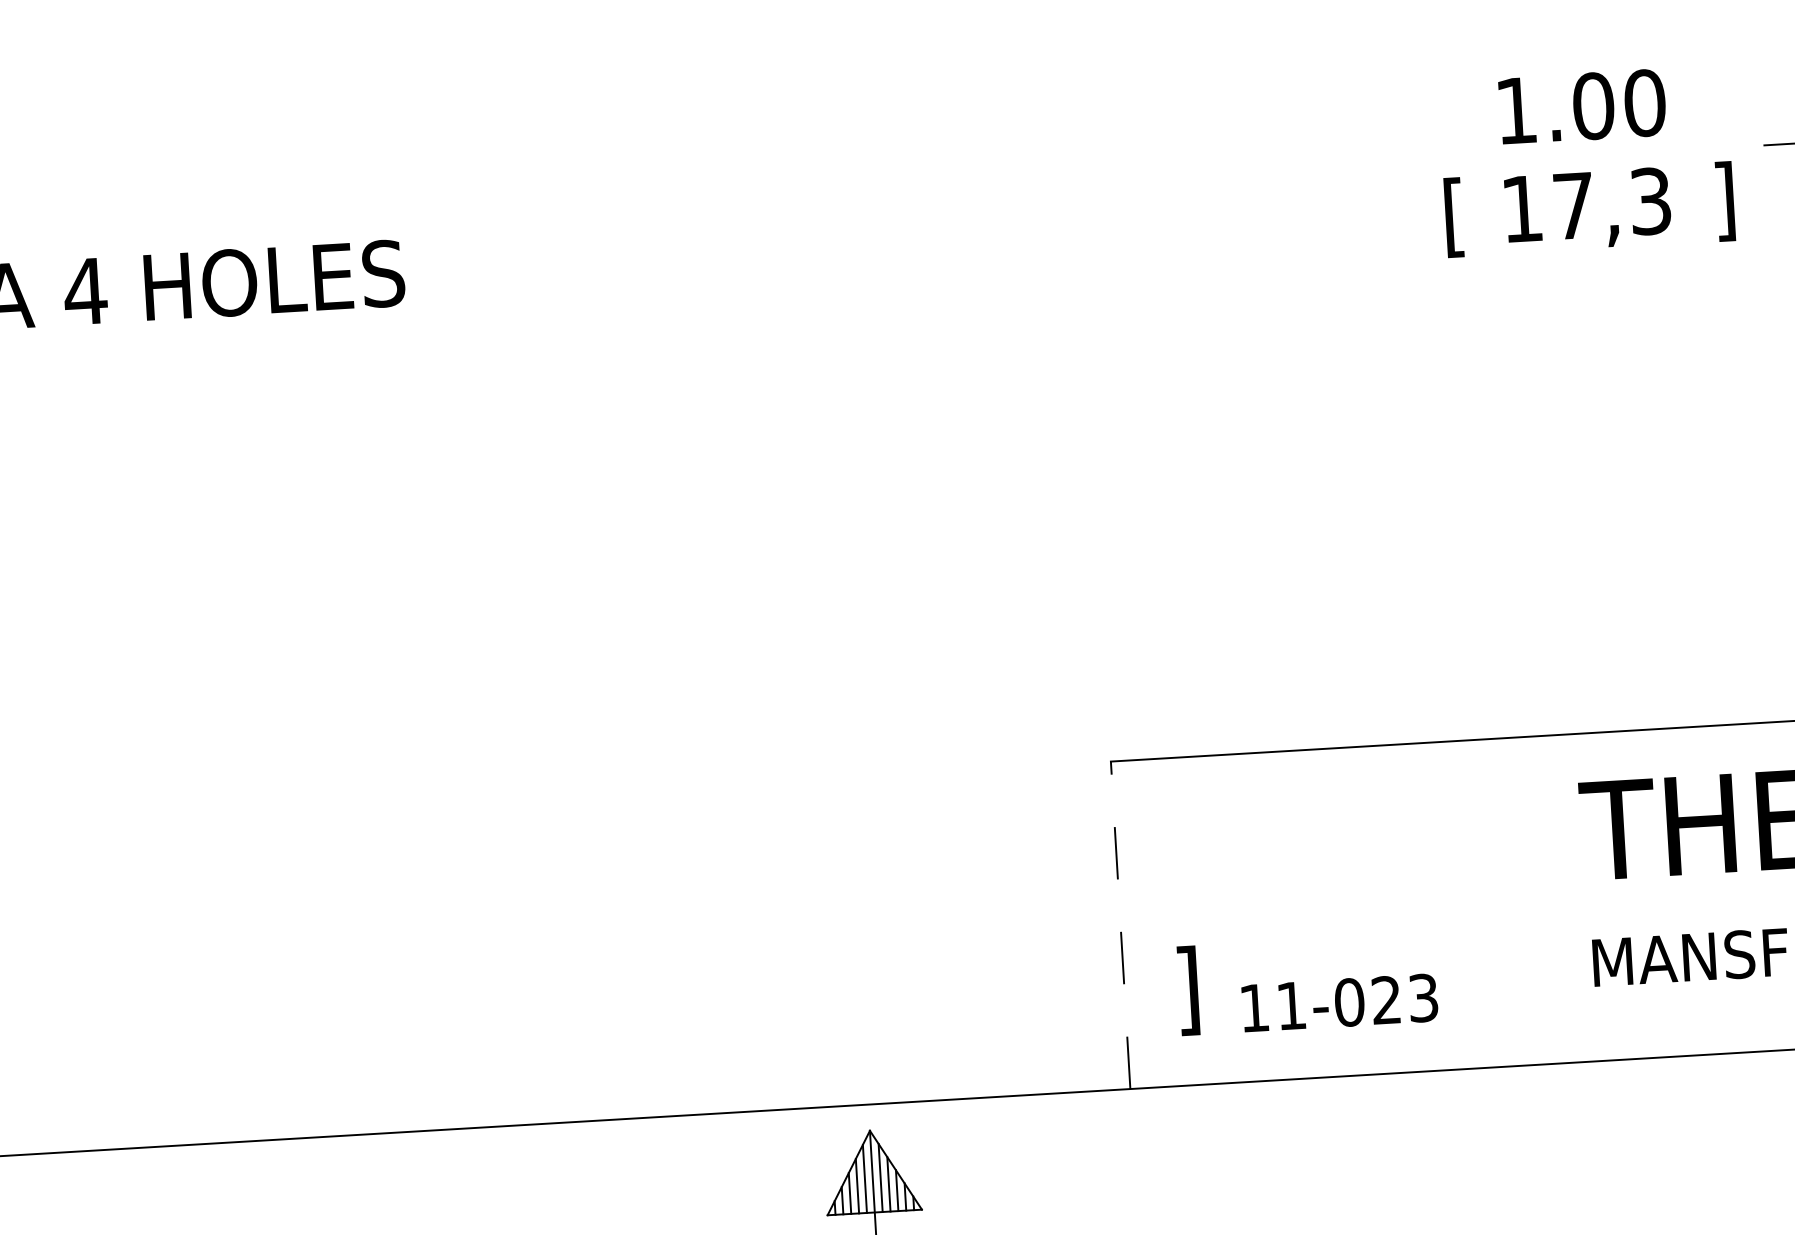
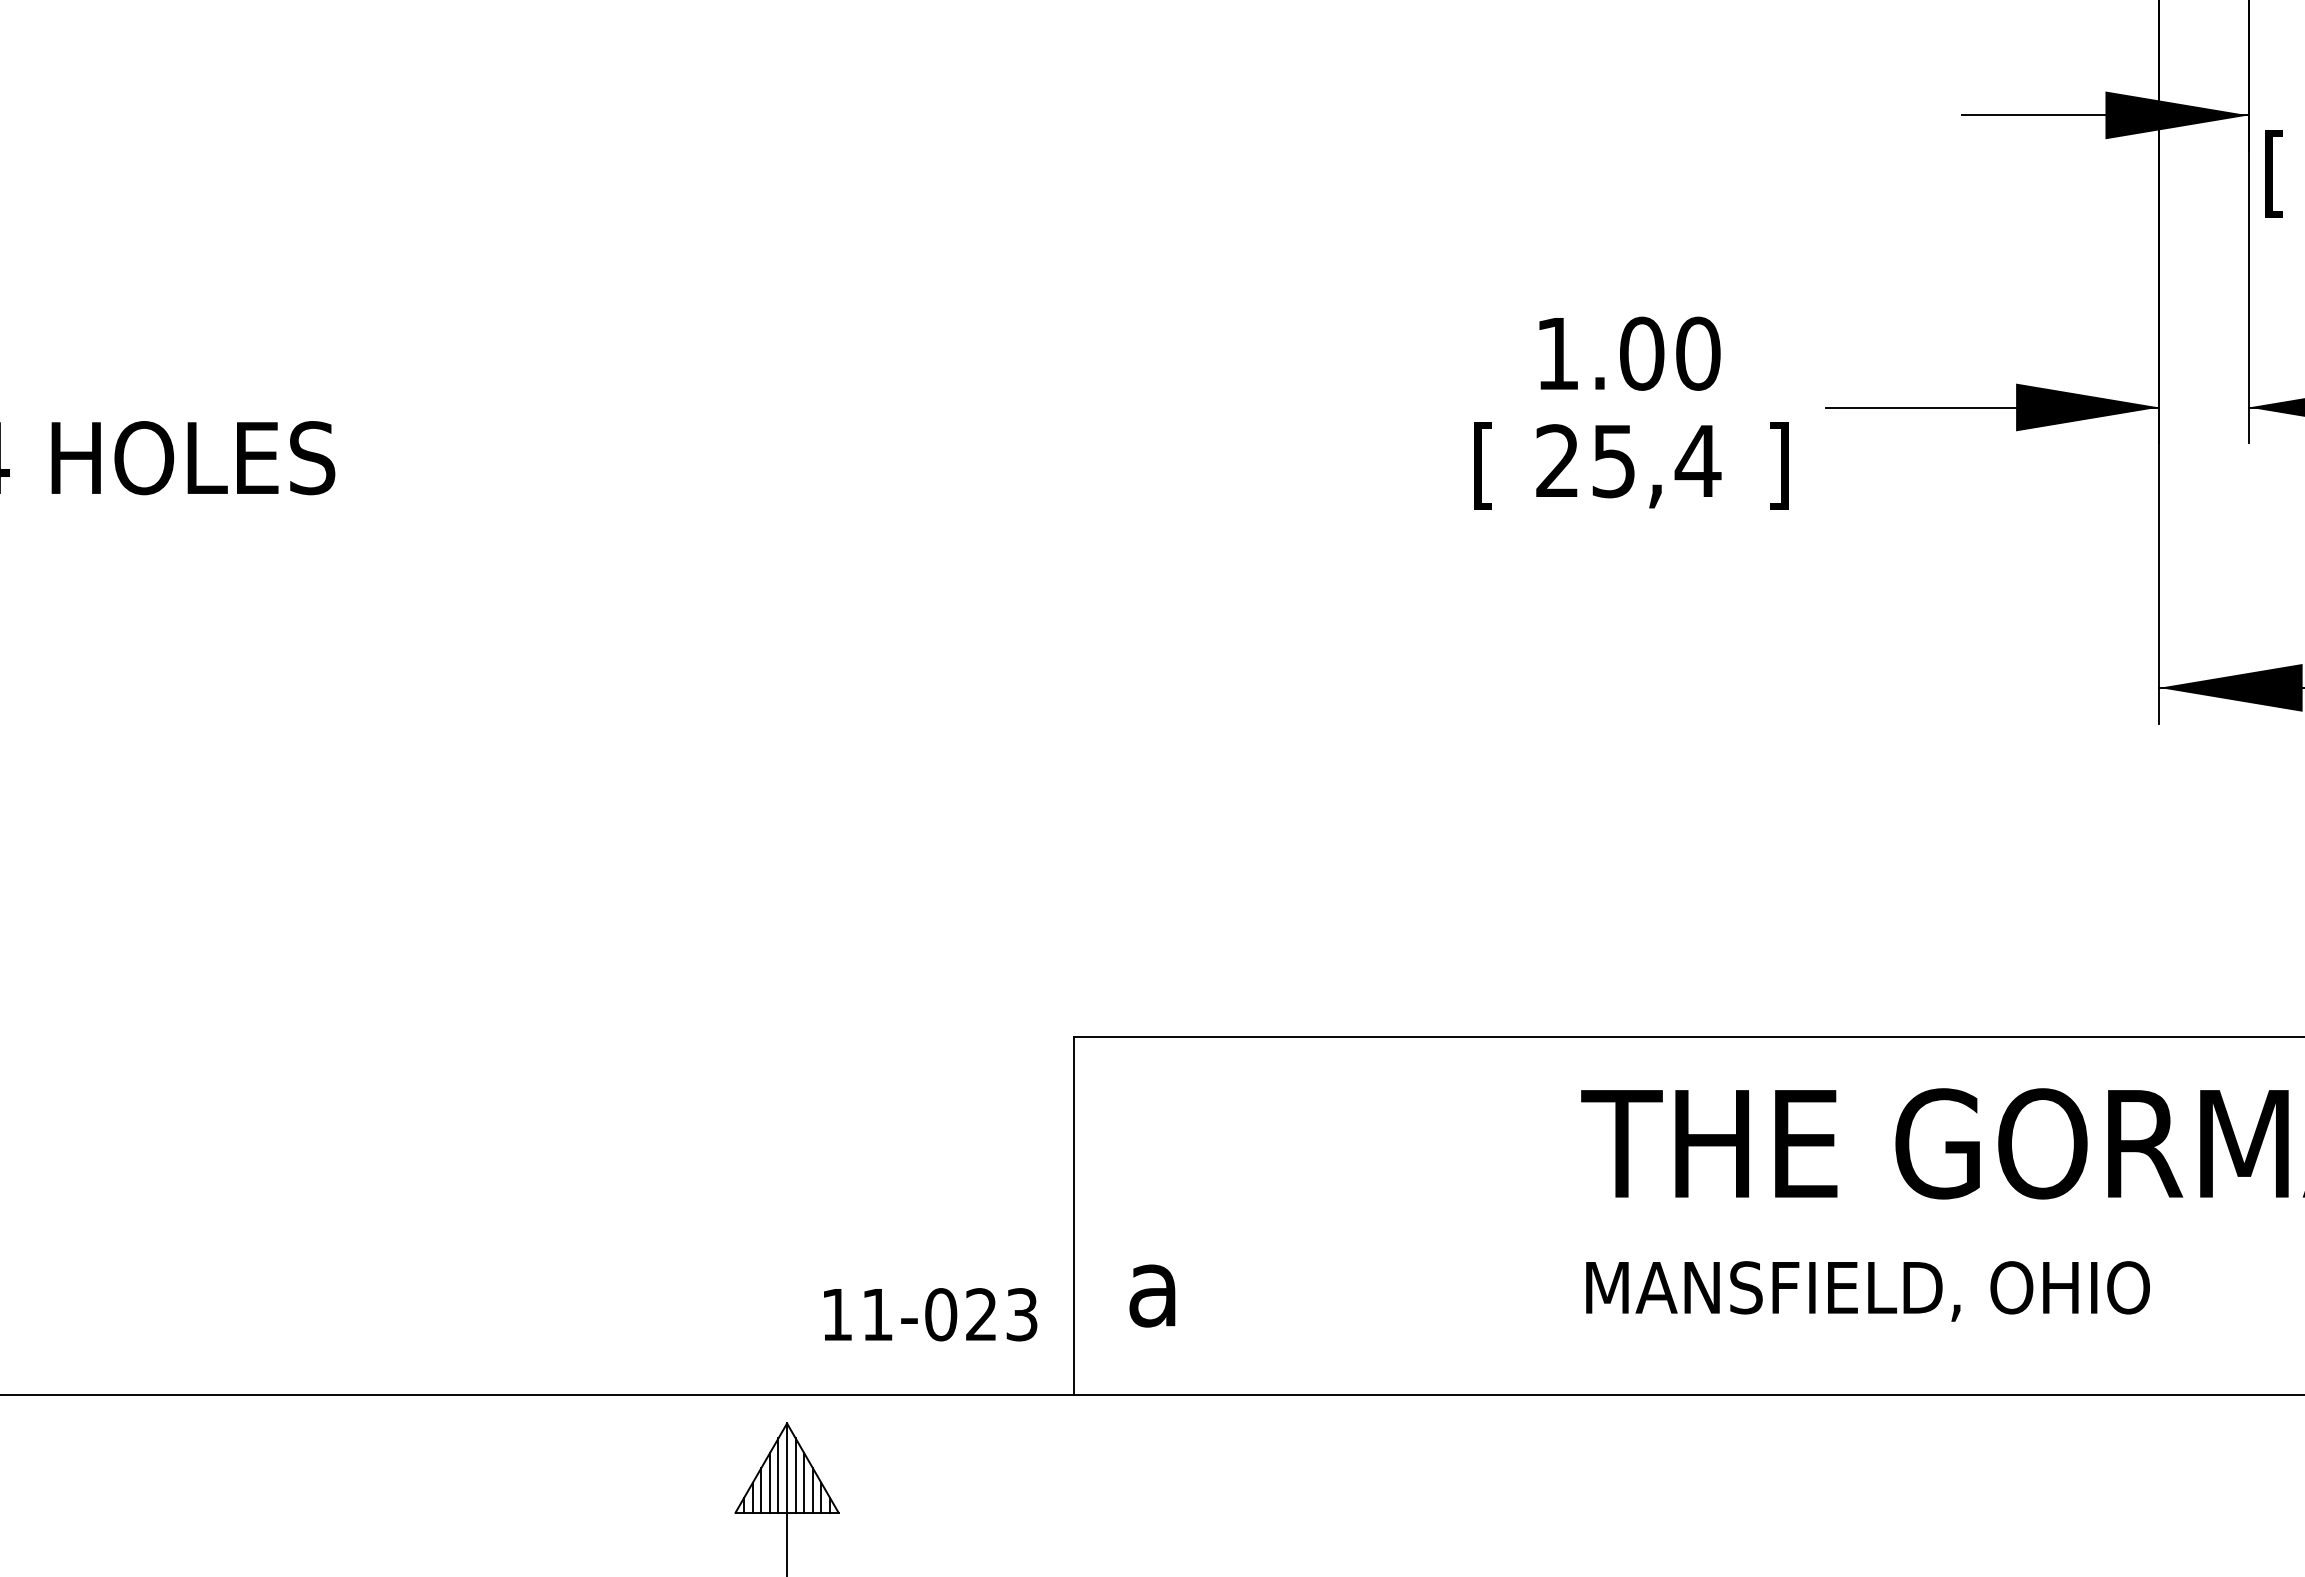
text: (1587, 205) -> (1628, 461), 17,3 -> 25,4
line: (1120, 925) -> (1073, 1215), dashed -> solid
text: (1196, 990) -> (1152, 1291), ] -> a
text: (1339, 1002) -> (930, 1314), moved

